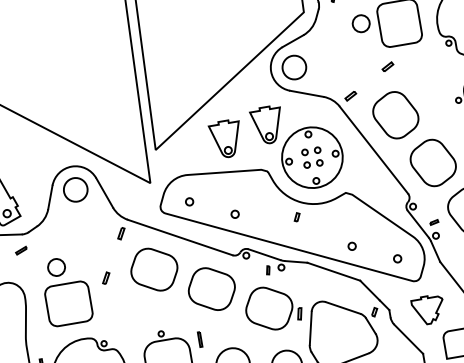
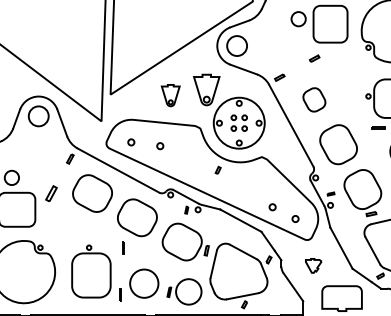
part: (395, 114) -> (314, 99), size x0.6
part: (226, 138) -> (170, 95), size x0.7
circle: (235, 214) -> (160, 146), moved
circle: (352, 246) -> (272, 207), moved
part: (106, 277) -> (51, 193), size x1.6
part: (428, 309) -> (313, 265), size x0.6
line: (199, 339) -> (123, 247), moved

